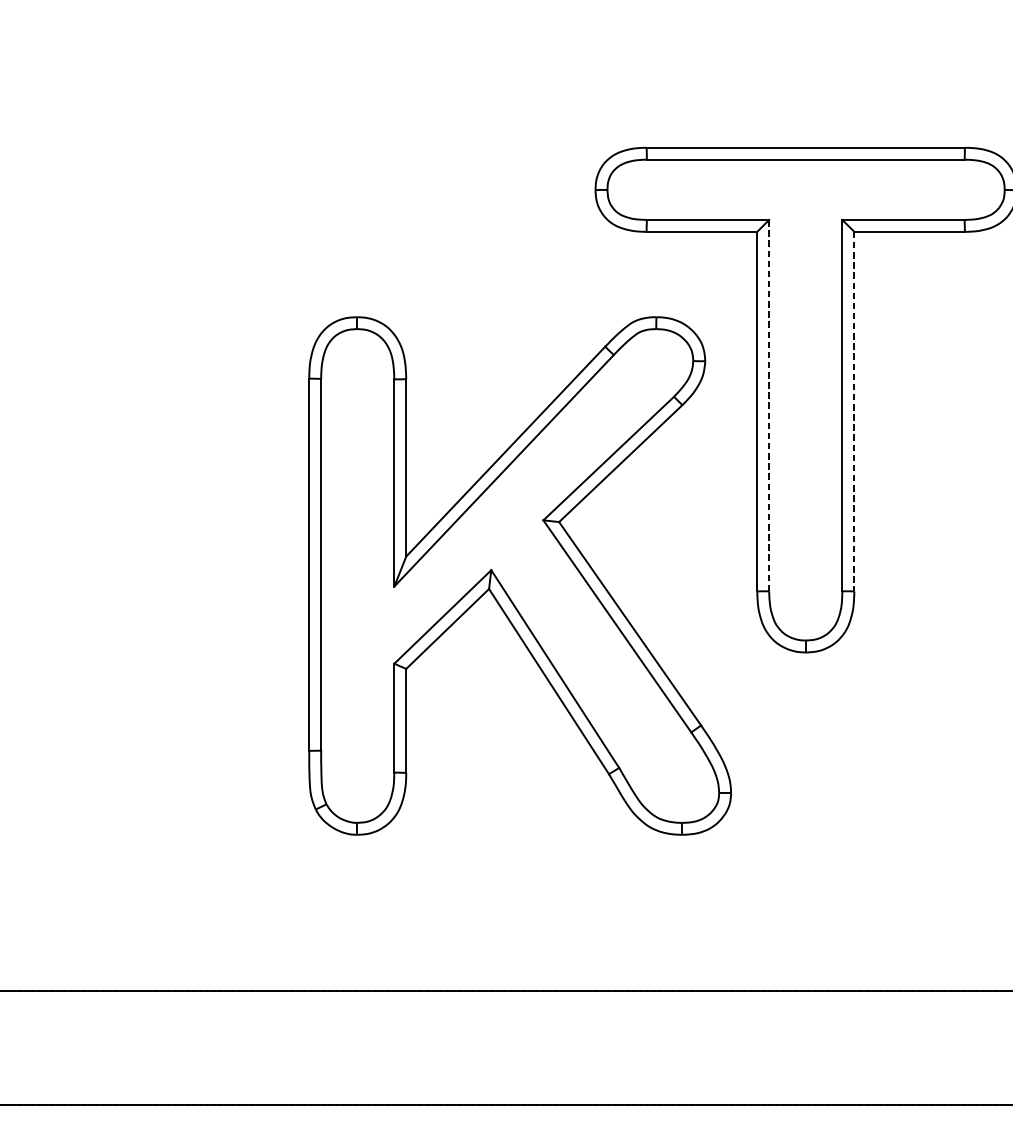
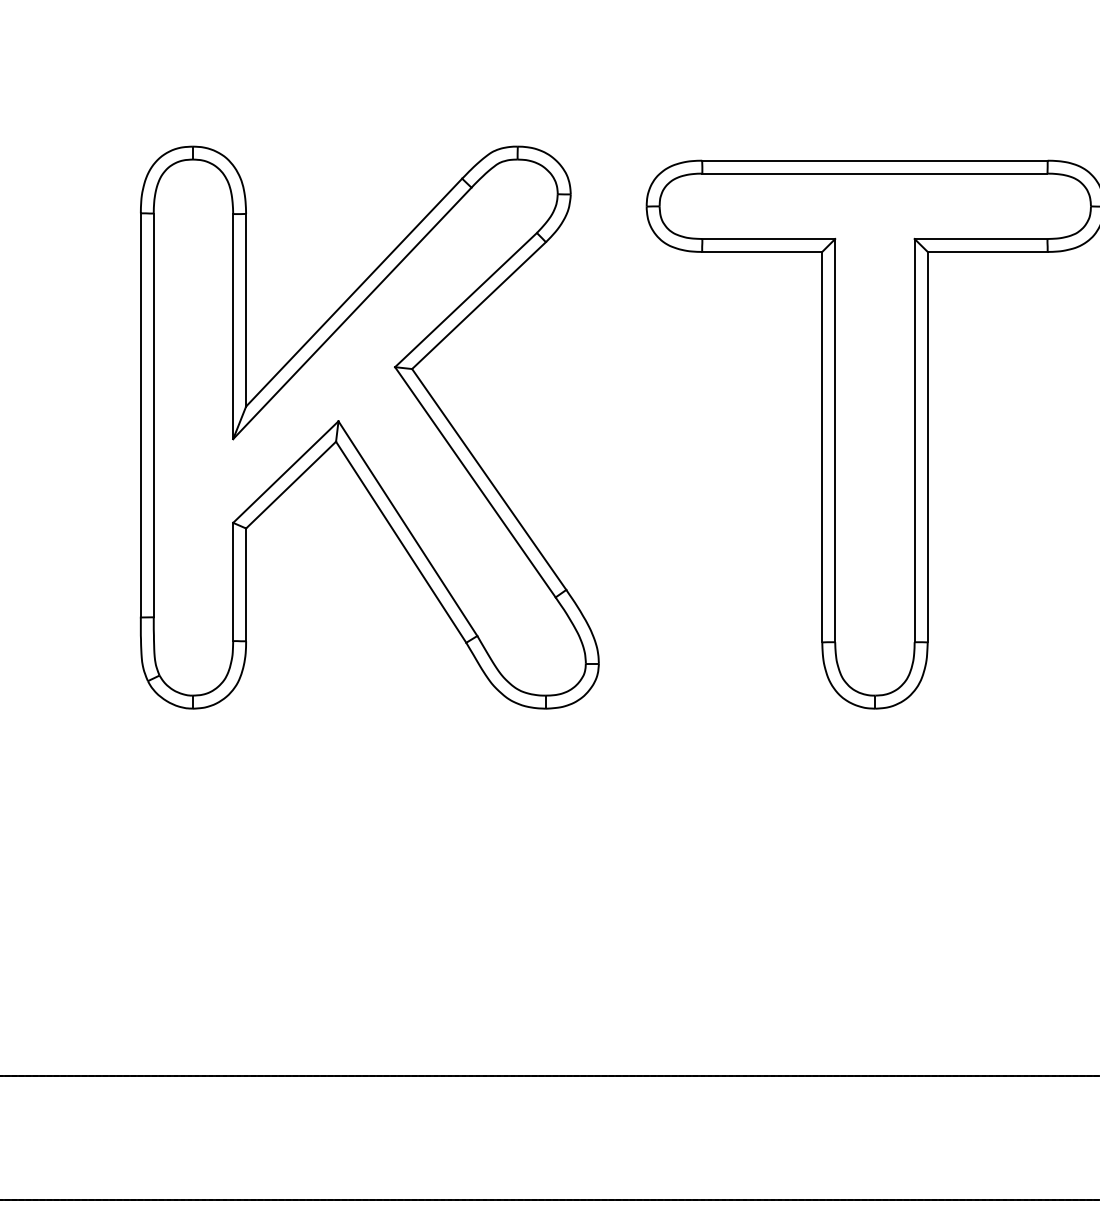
line: (769, 405) -> (835, 440), dashed -> solid
line: (854, 411) -> (927, 447), dashed -> solid
part: (519, 575) -> (369, 427), moved

